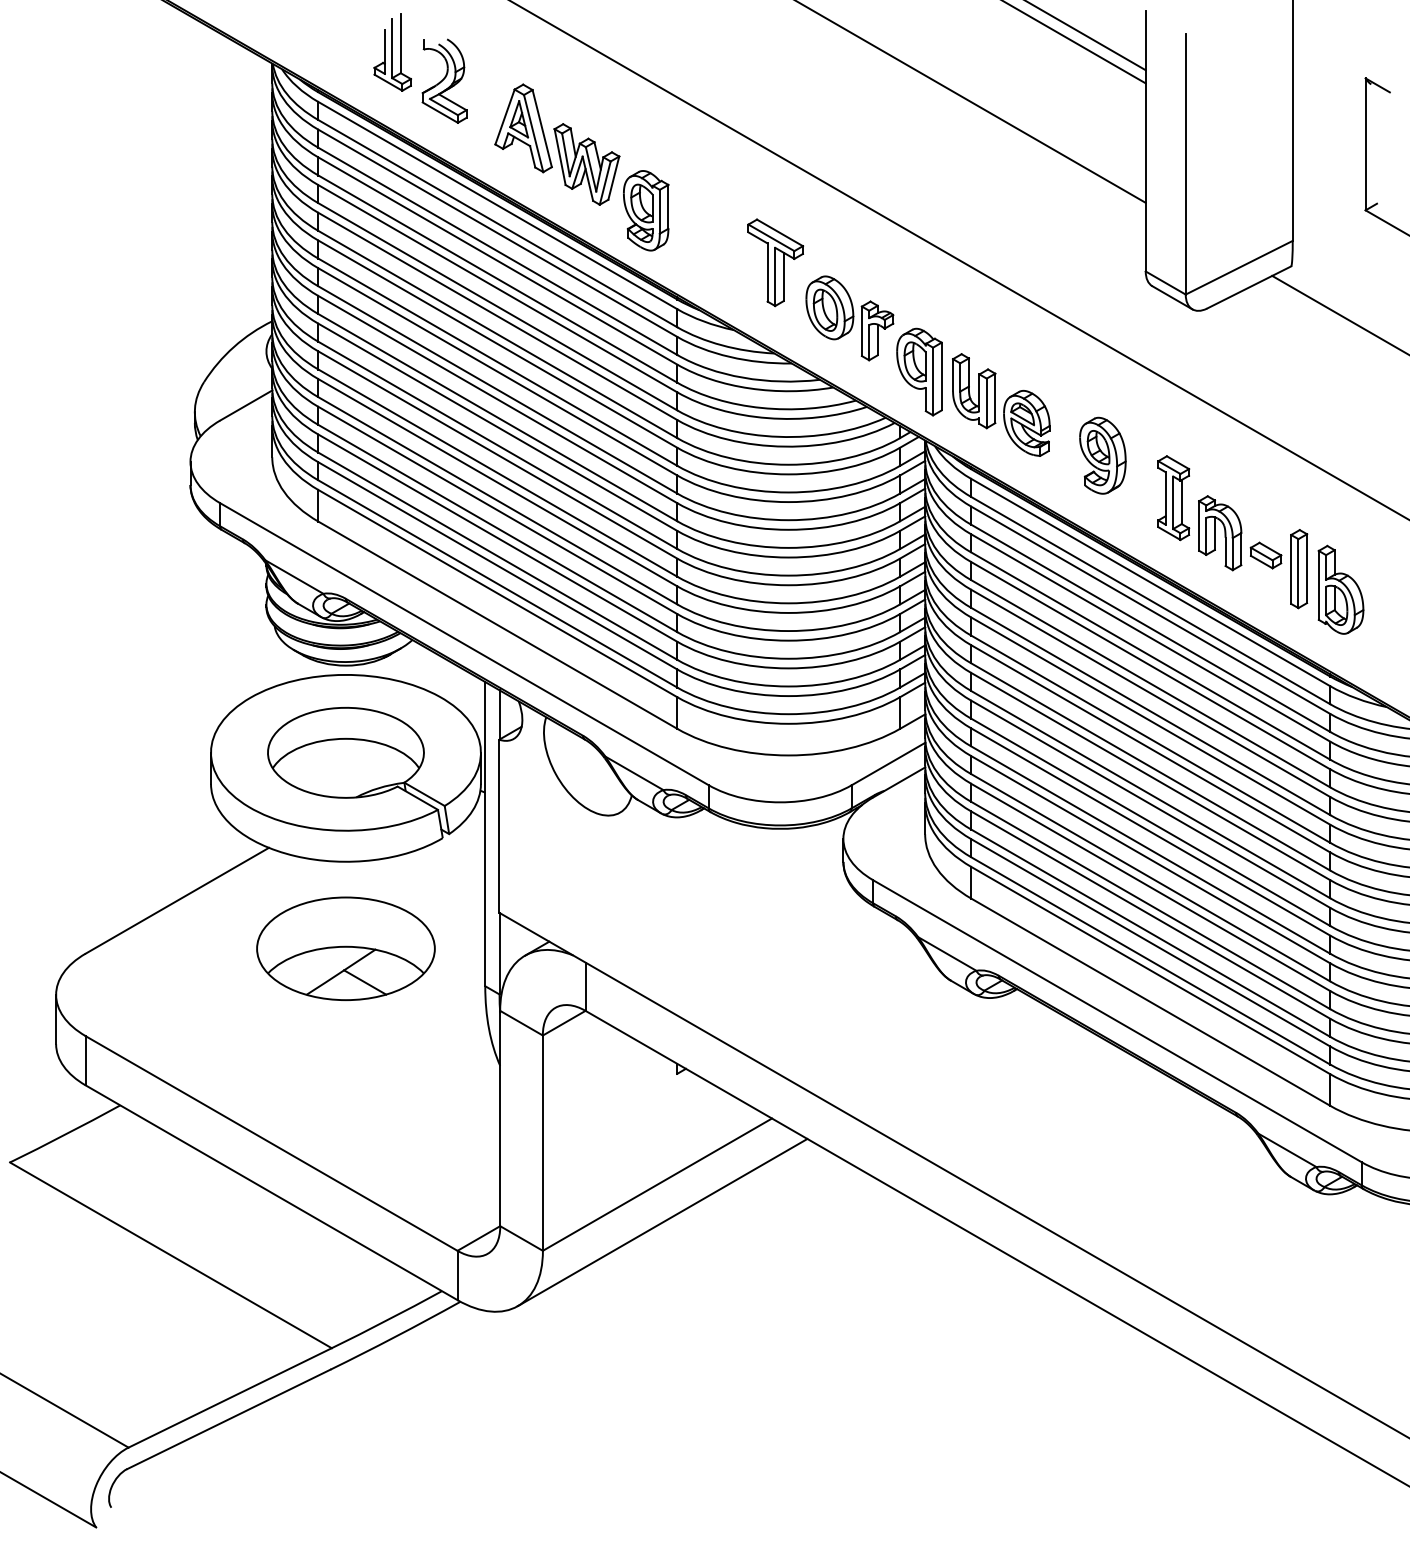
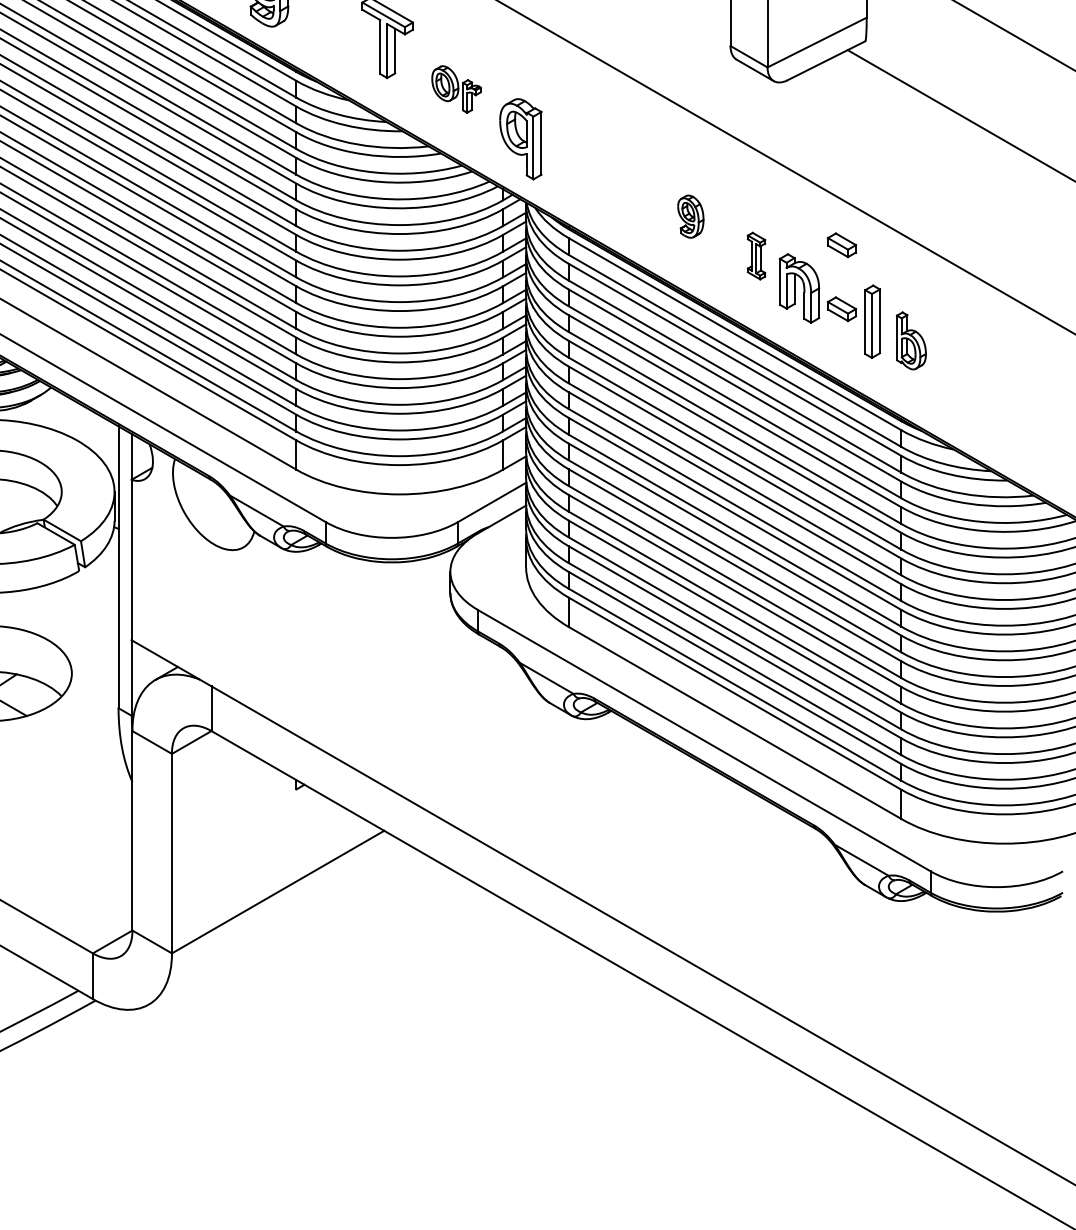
part: (849, 318) -> (456, 89), size x0.6
part: (1001, 404) -> (596, 169), removed
part: (1102, 455) -> (690, 216), size x0.6
part: (1265, 486) -> (841, 245), added
part: (1173, 498) -> (756, 256), size x0.6
part: (1340, 589) -> (910, 340), size x0.7
line: (662, 1222) -> (282, 927), removed

